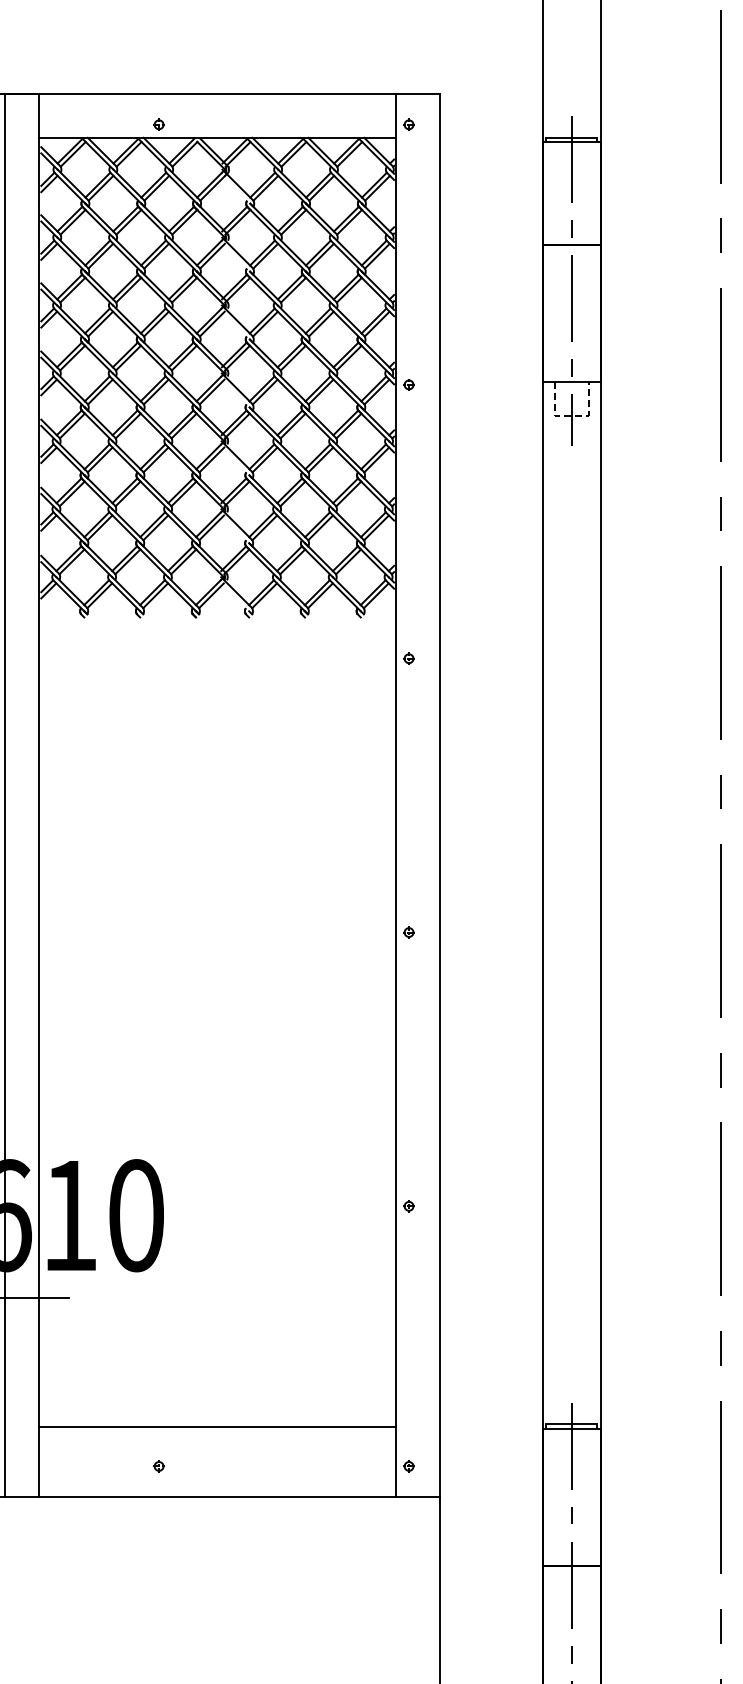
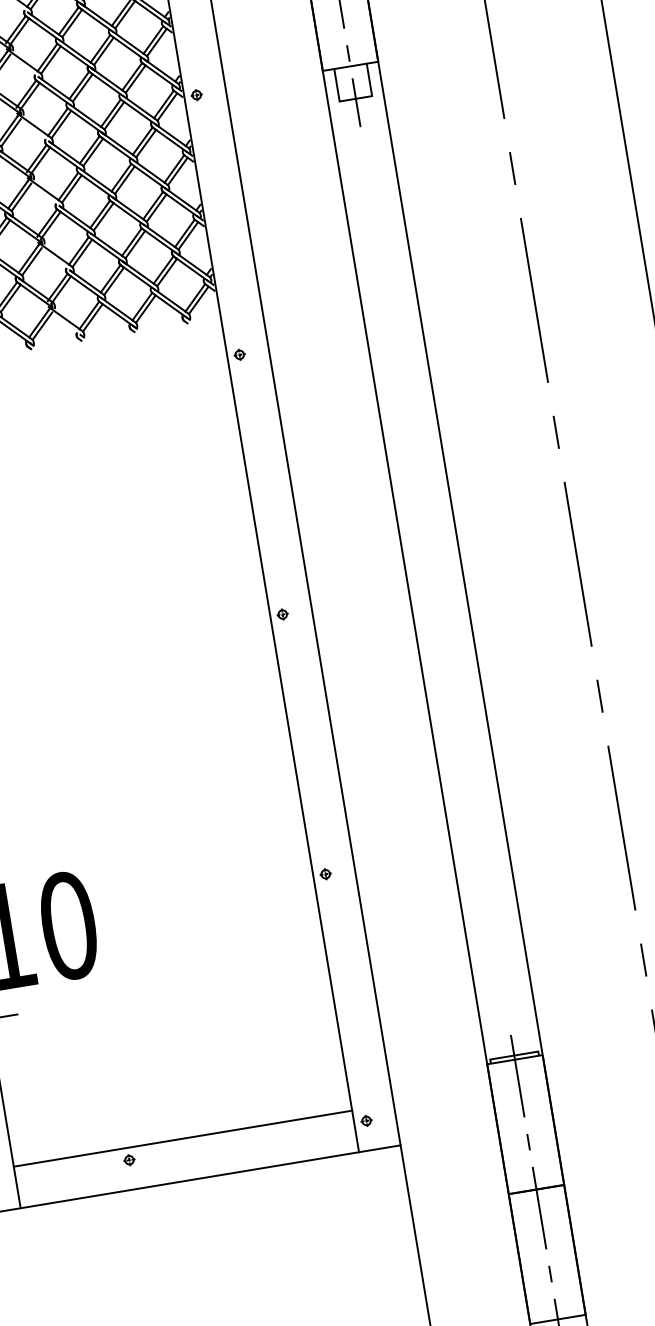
line: (572, 415) -> (356, 98), dashed -> solid
line: (217, 1427) -> (182, 1138), moved

